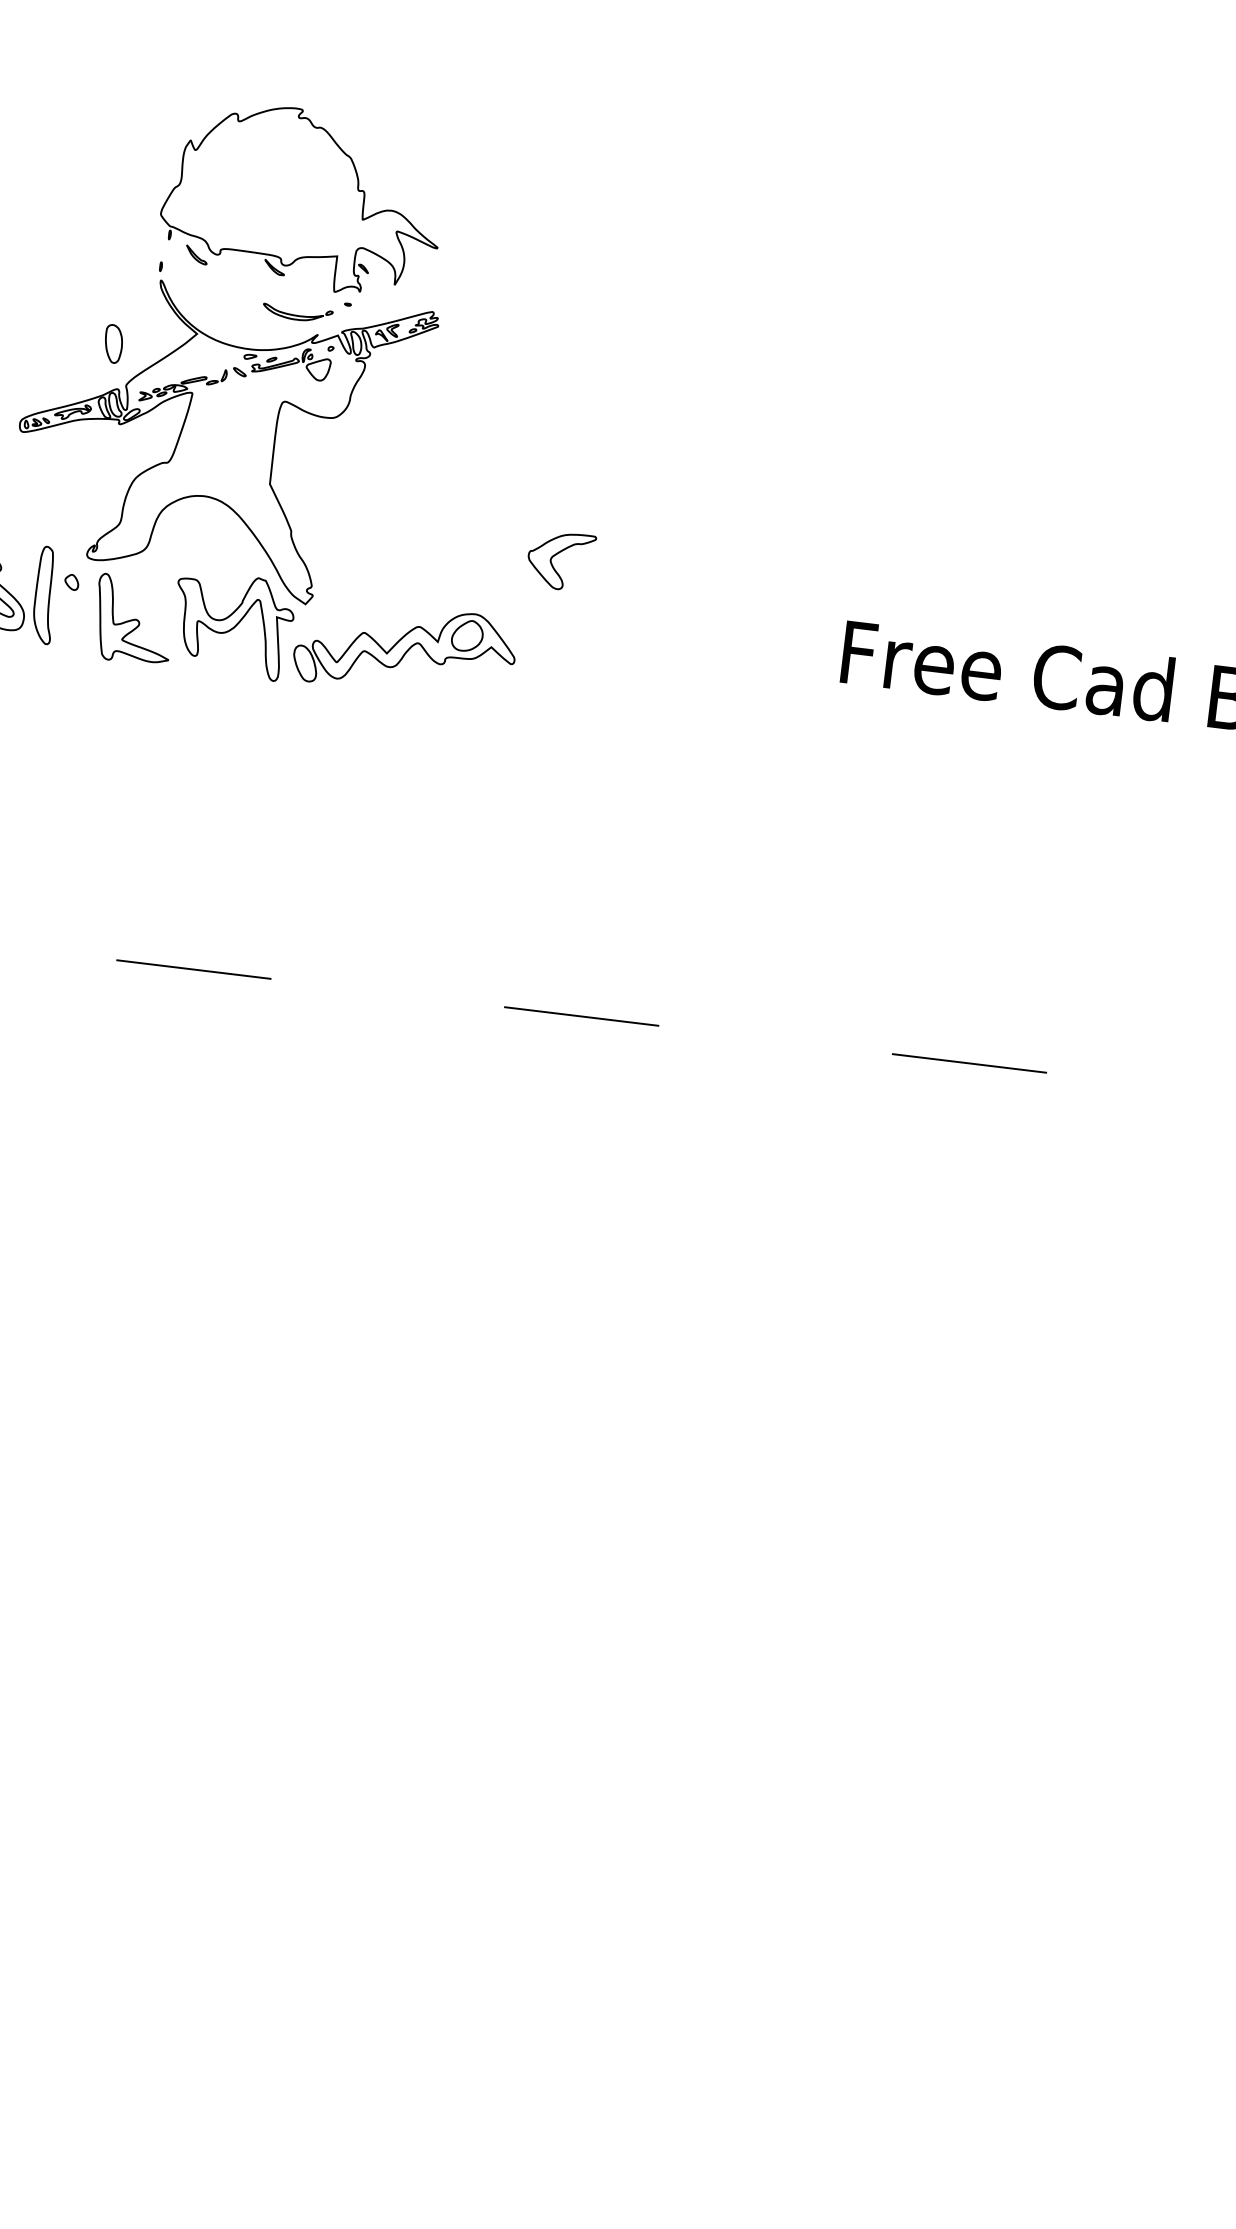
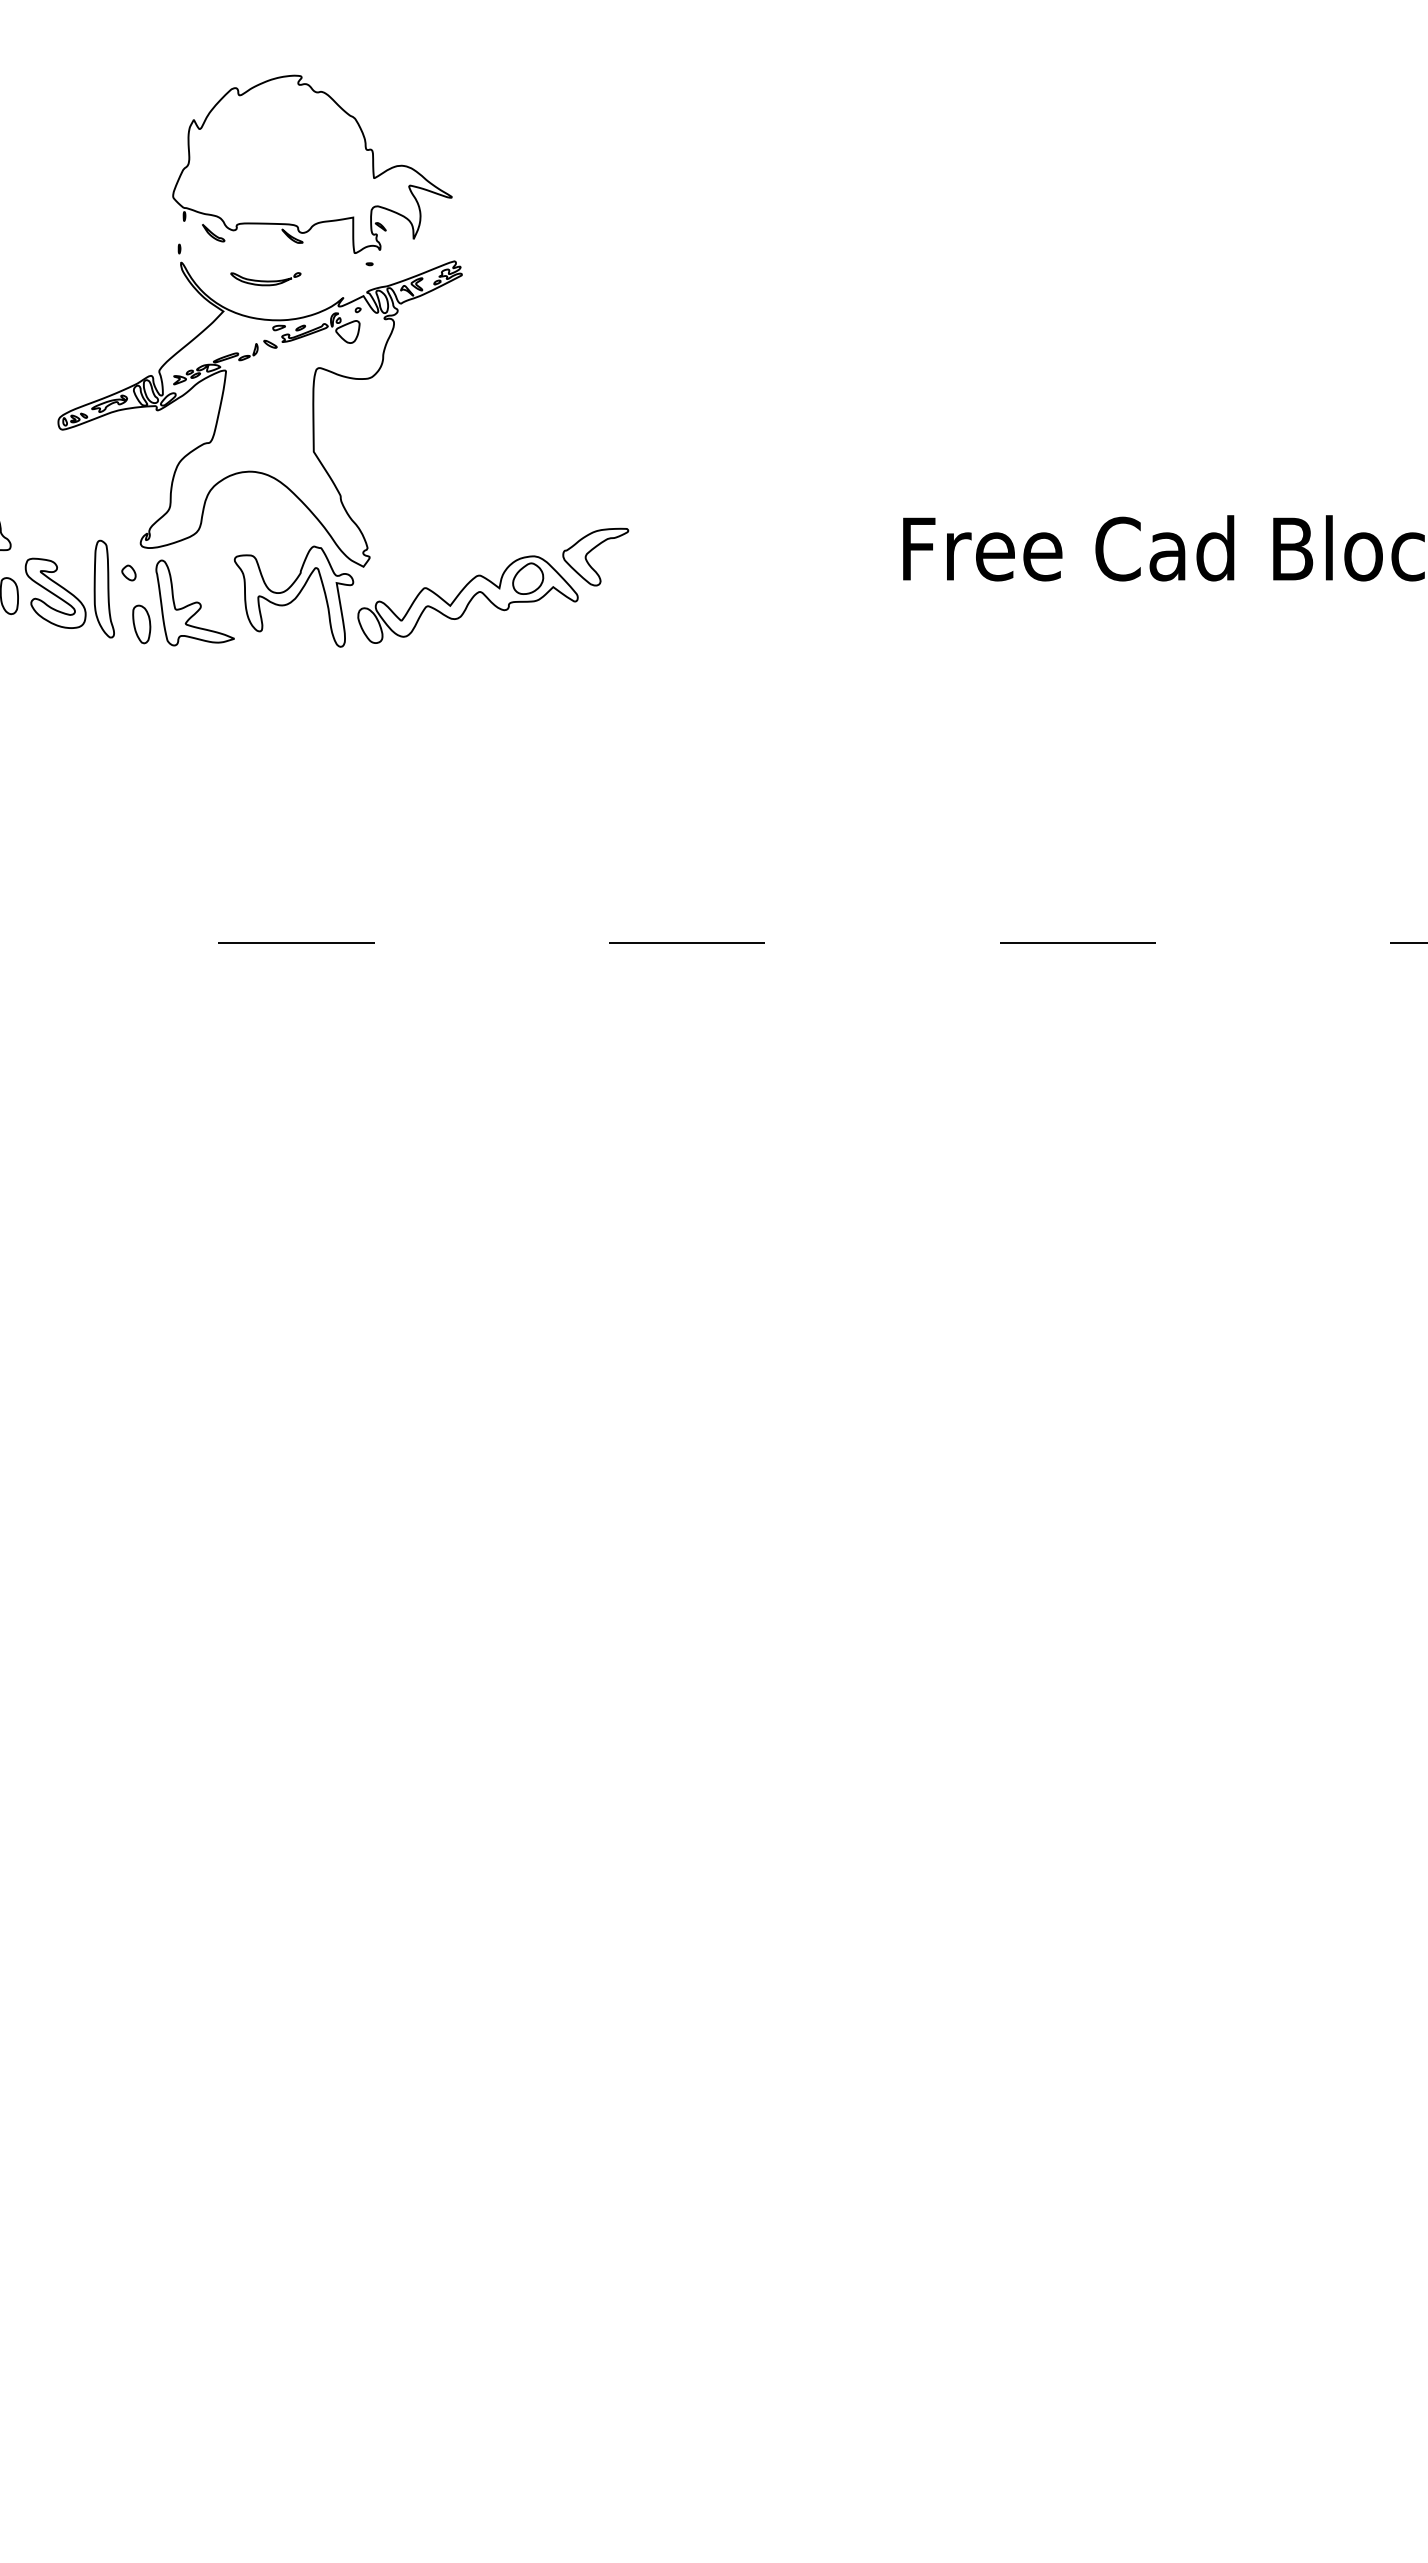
part: (297, 313) -> (265, 279), moved
part: (113, 344) -> (141, 624), moved
part: (557, 554) -> (591, 551), moved

